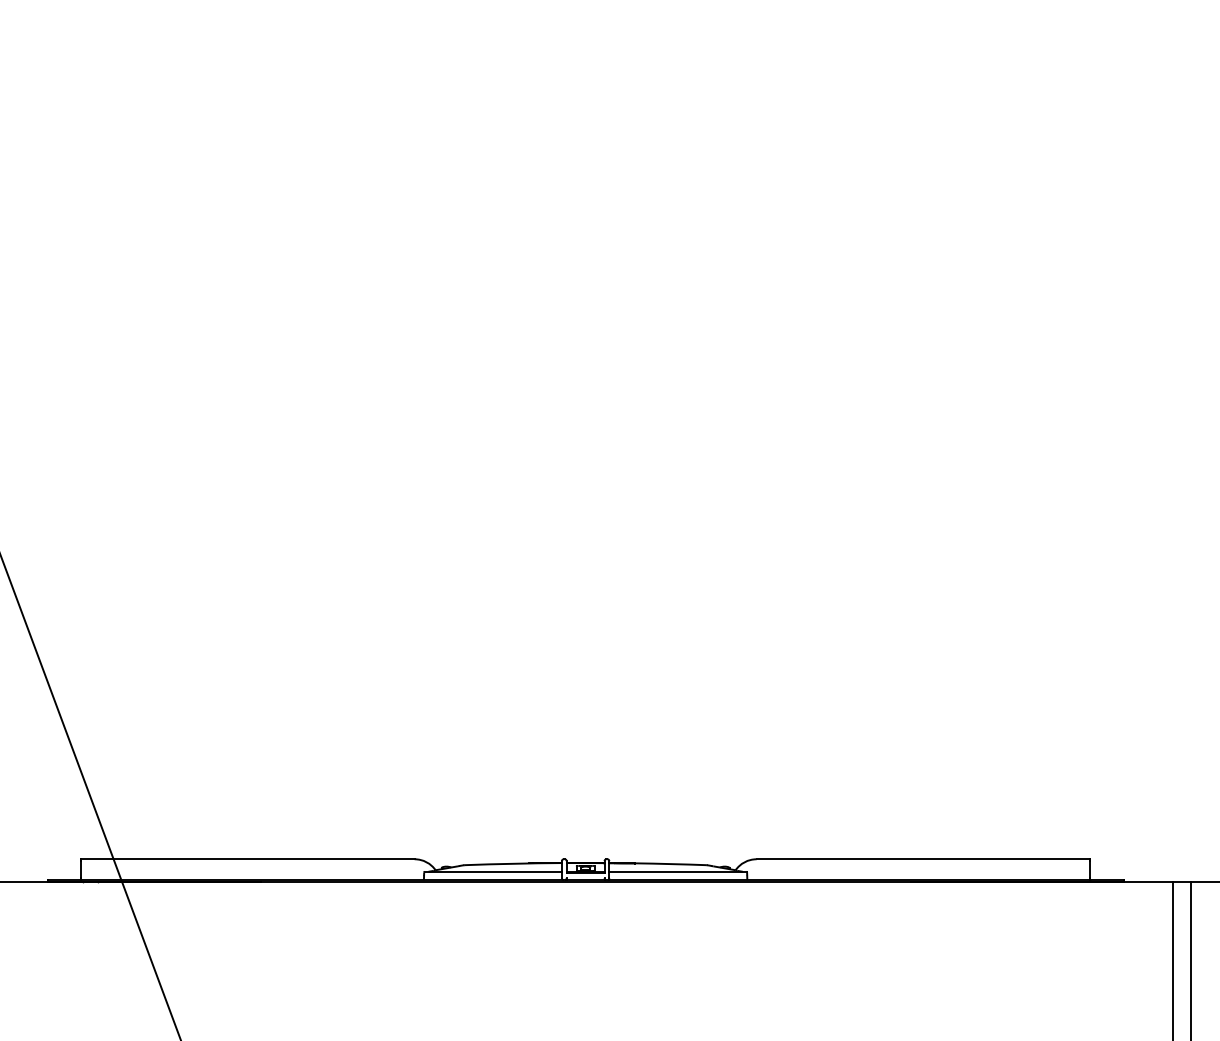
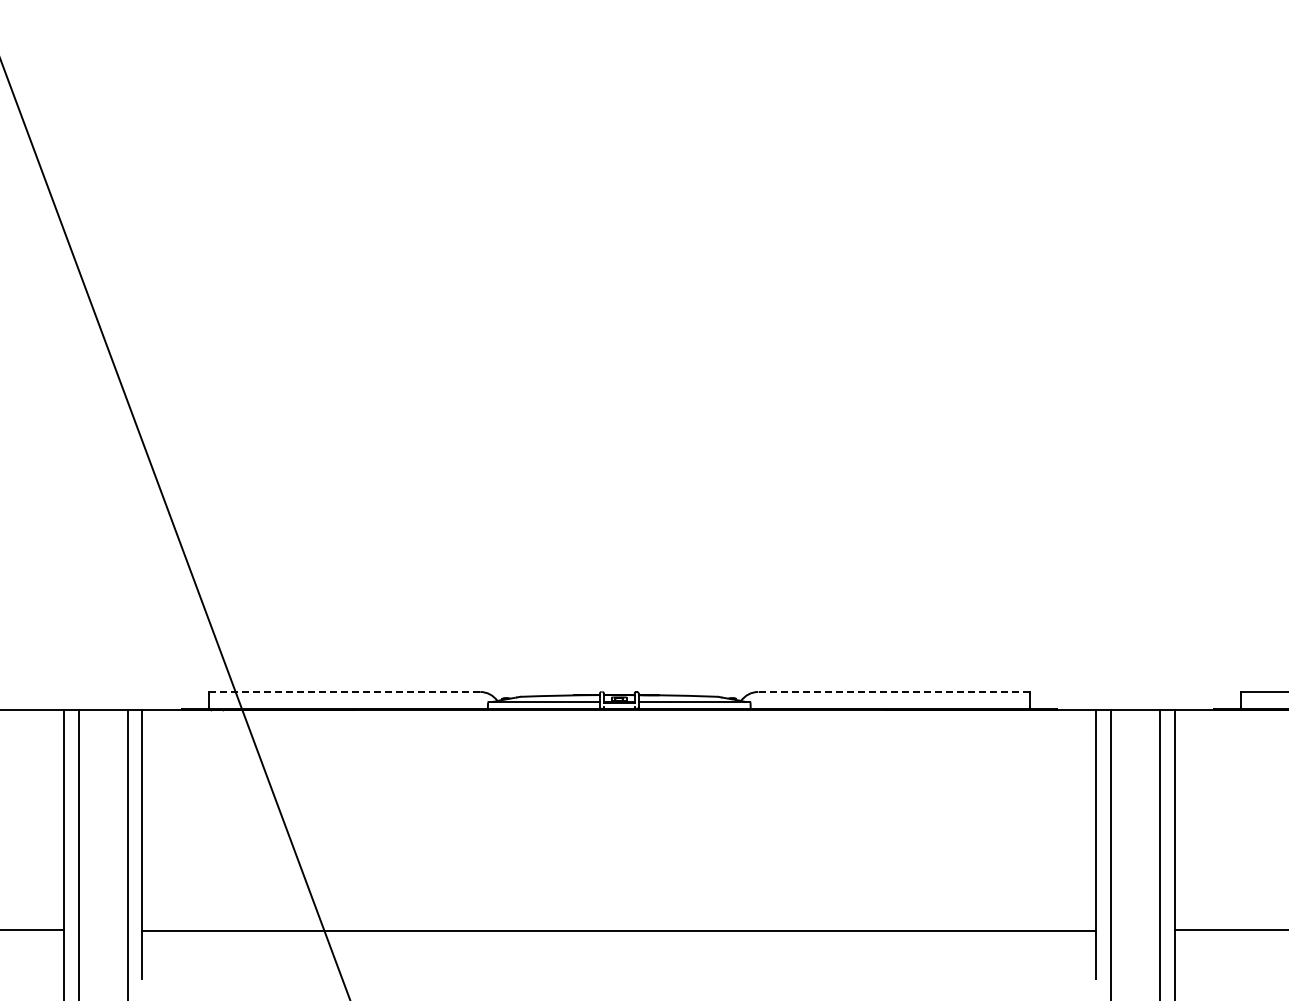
line: (247, 858) -> (344, 691), solid -> dashed
line: (922, 858) -> (893, 691), solid -> dashed

